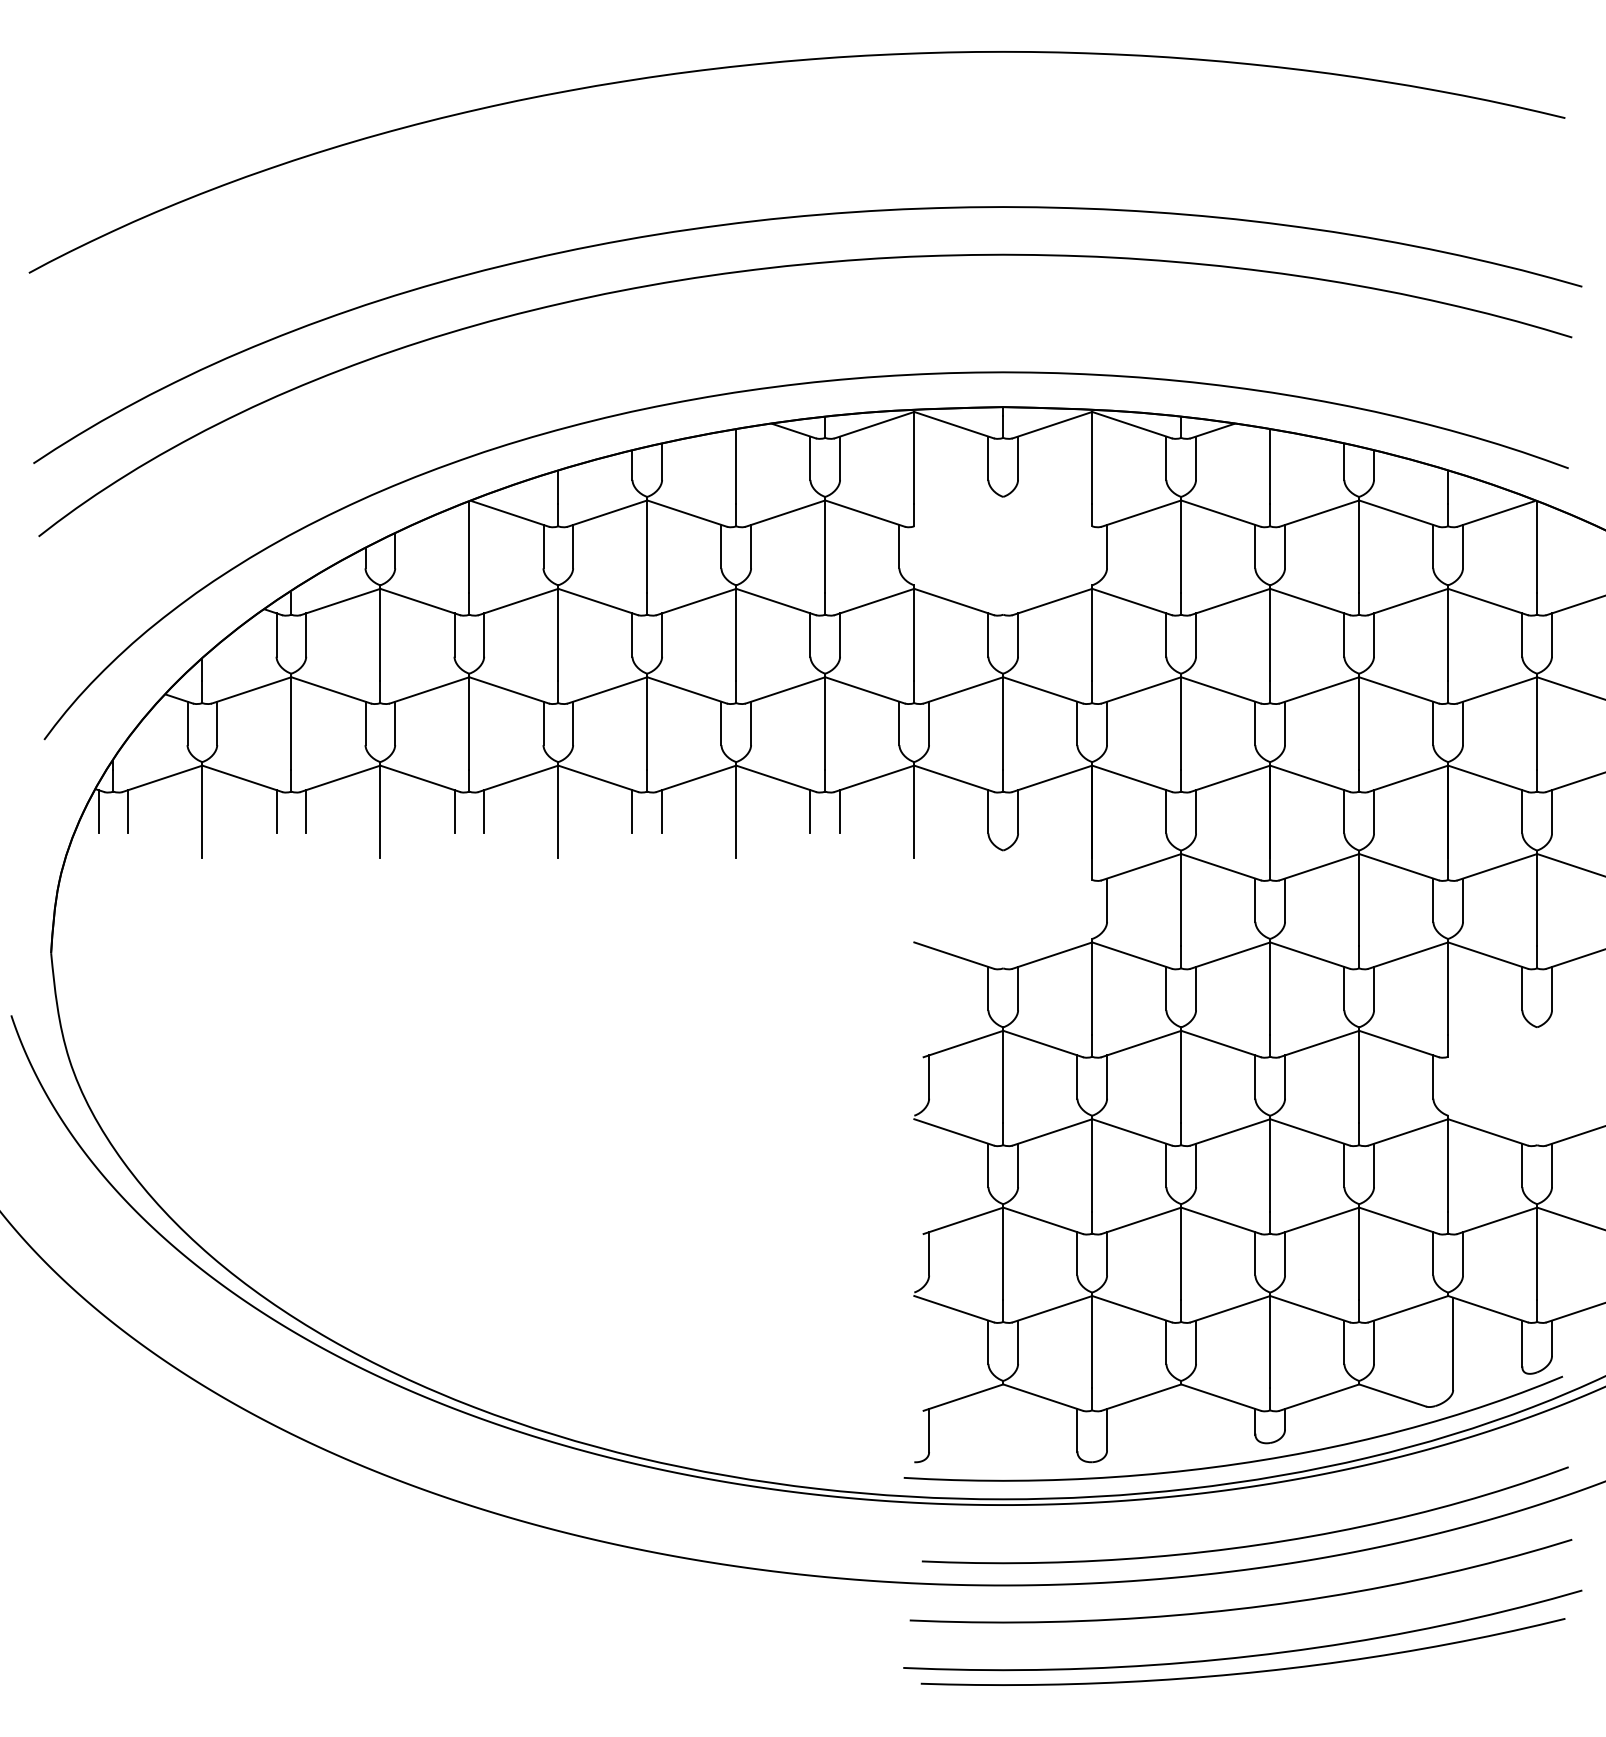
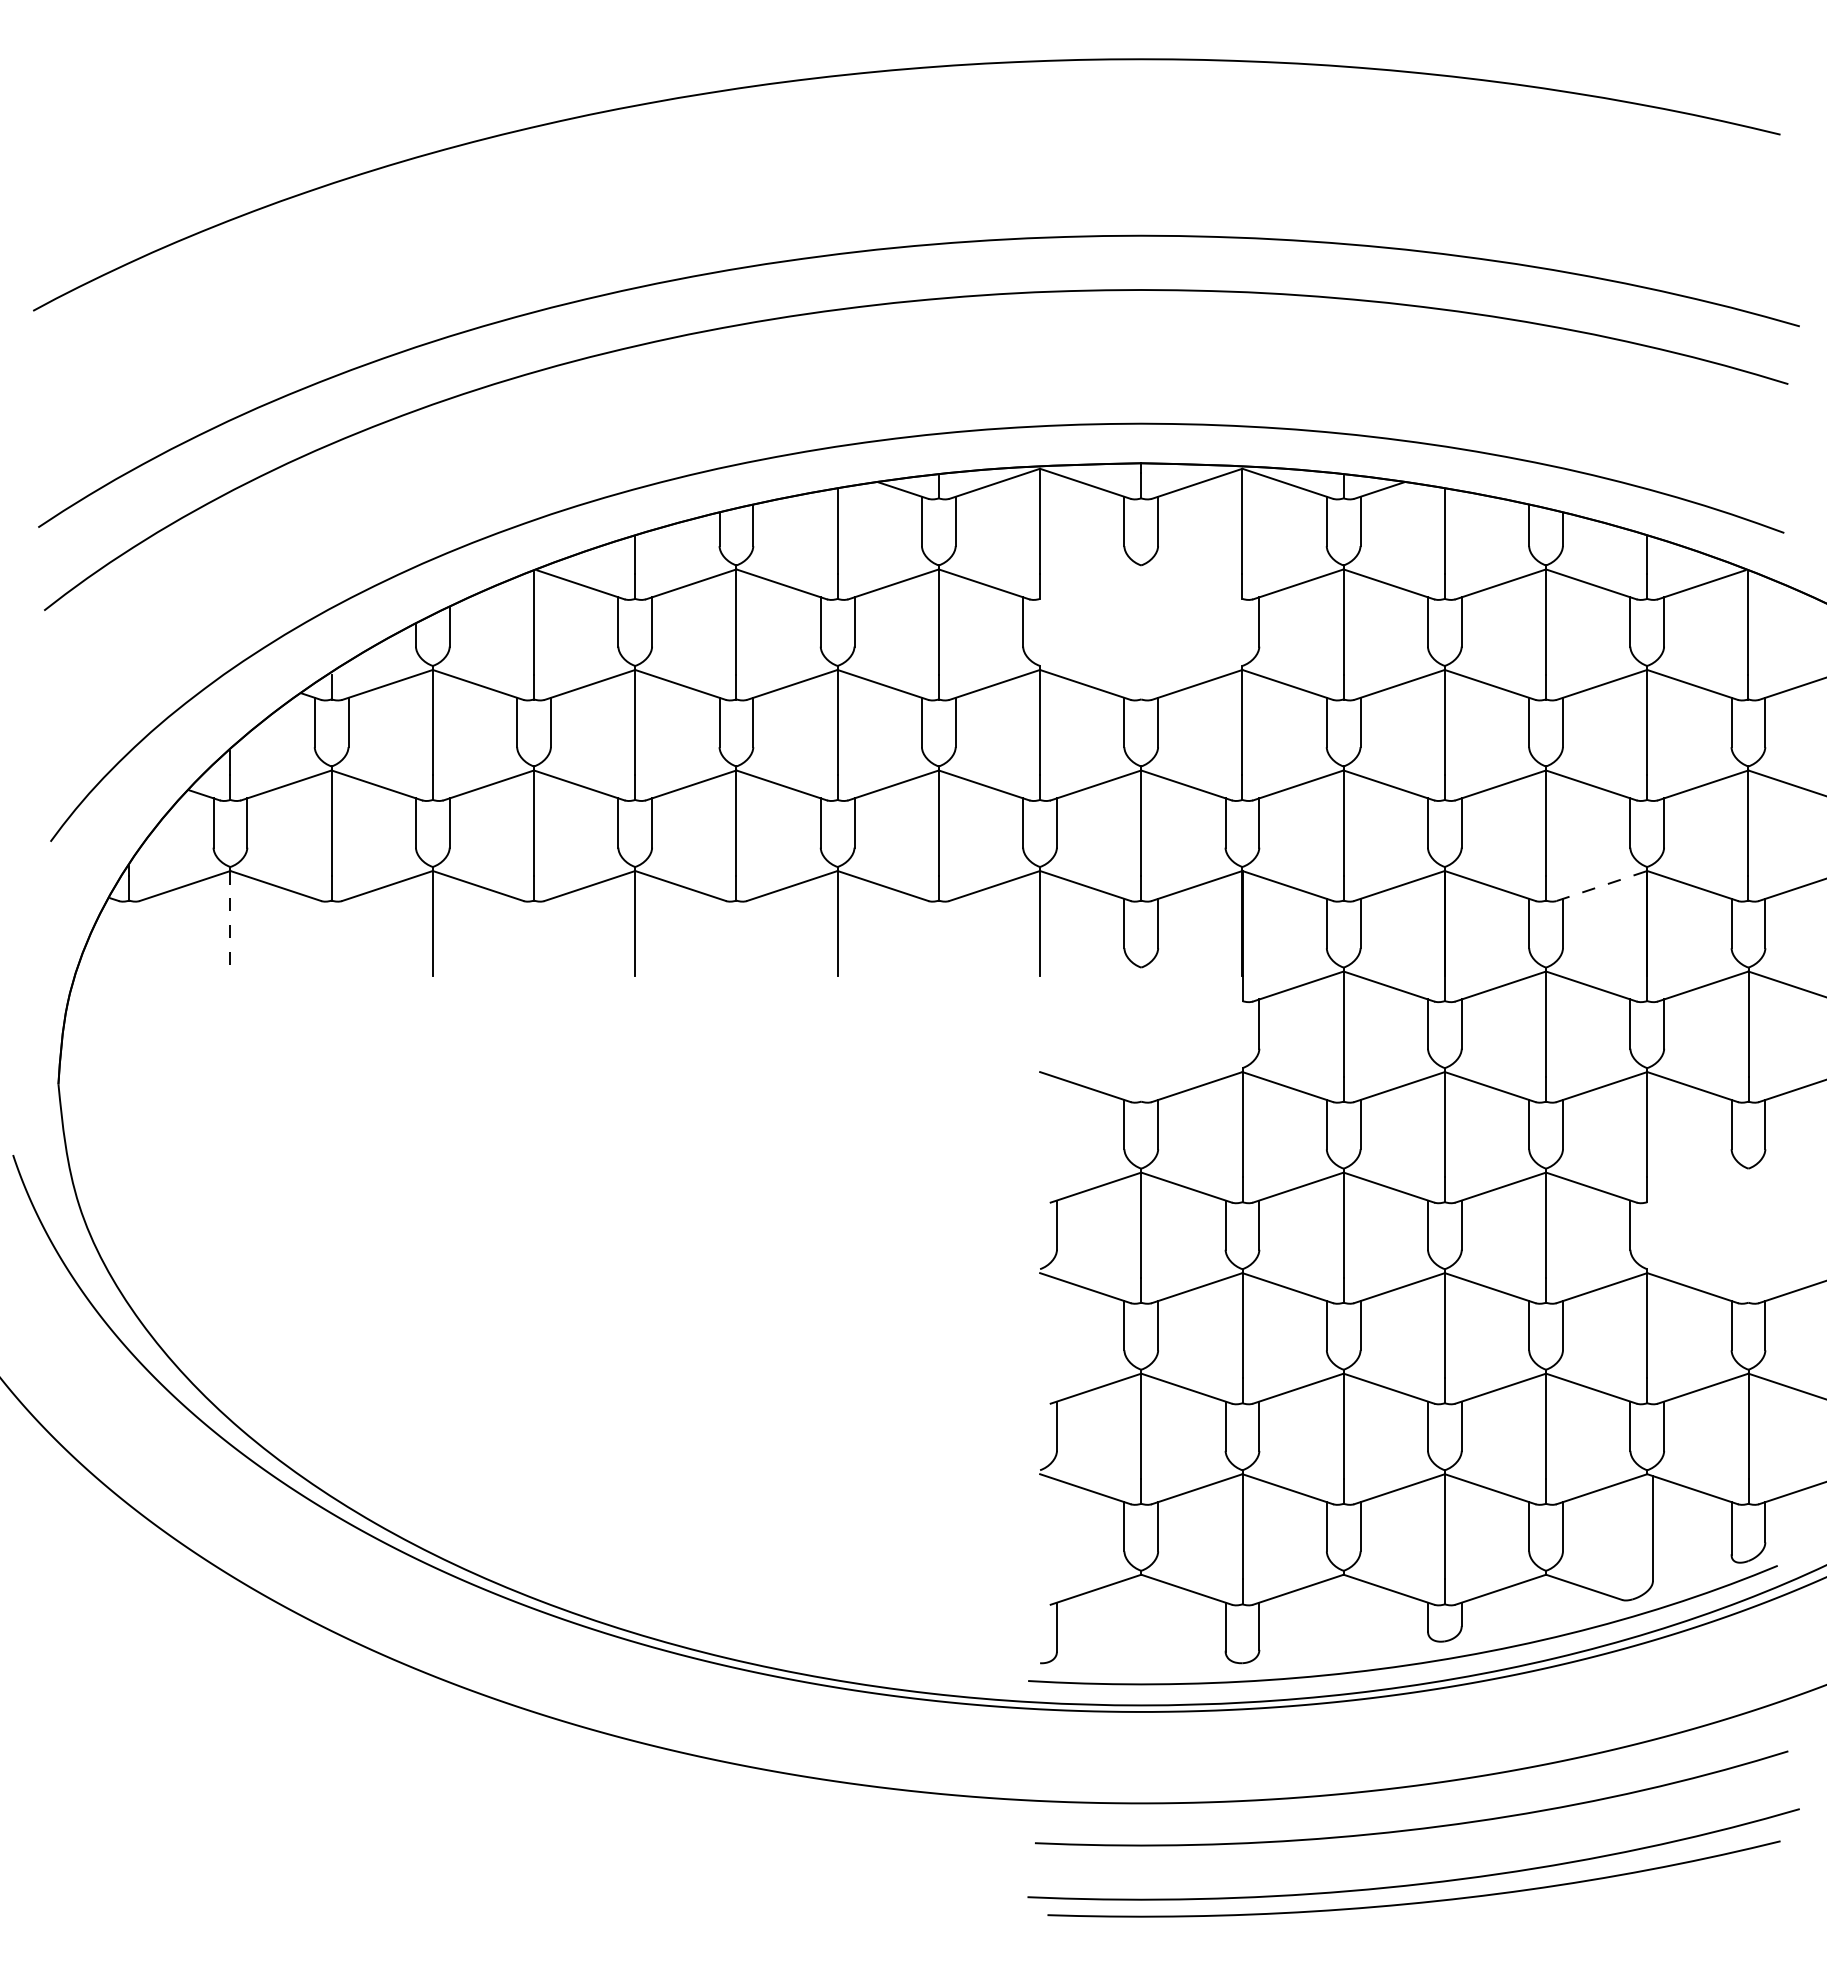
line: (1407, 778) -> (1601, 885), solid -> dashed
line: (98, 811) -> (112, 923), removed
line: (128, 811) -> (146, 923), removed
line: (202, 811) -> (230, 923), solid -> dashed
line: (276, 811) -> (314, 923), removed
line: (306, 811) -> (348, 923), removed
line: (454, 811) -> (517, 923), removed
line: (483, 811) -> (550, 923), removed
line: (632, 811) -> (719, 923), removed
line: (662, 811) -> (753, 923), removed
line: (810, 811) -> (921, 923), removed
line: (839, 811) -> (955, 923), removed
curve: (1249, 1545) -> (1421, 1757), removed

